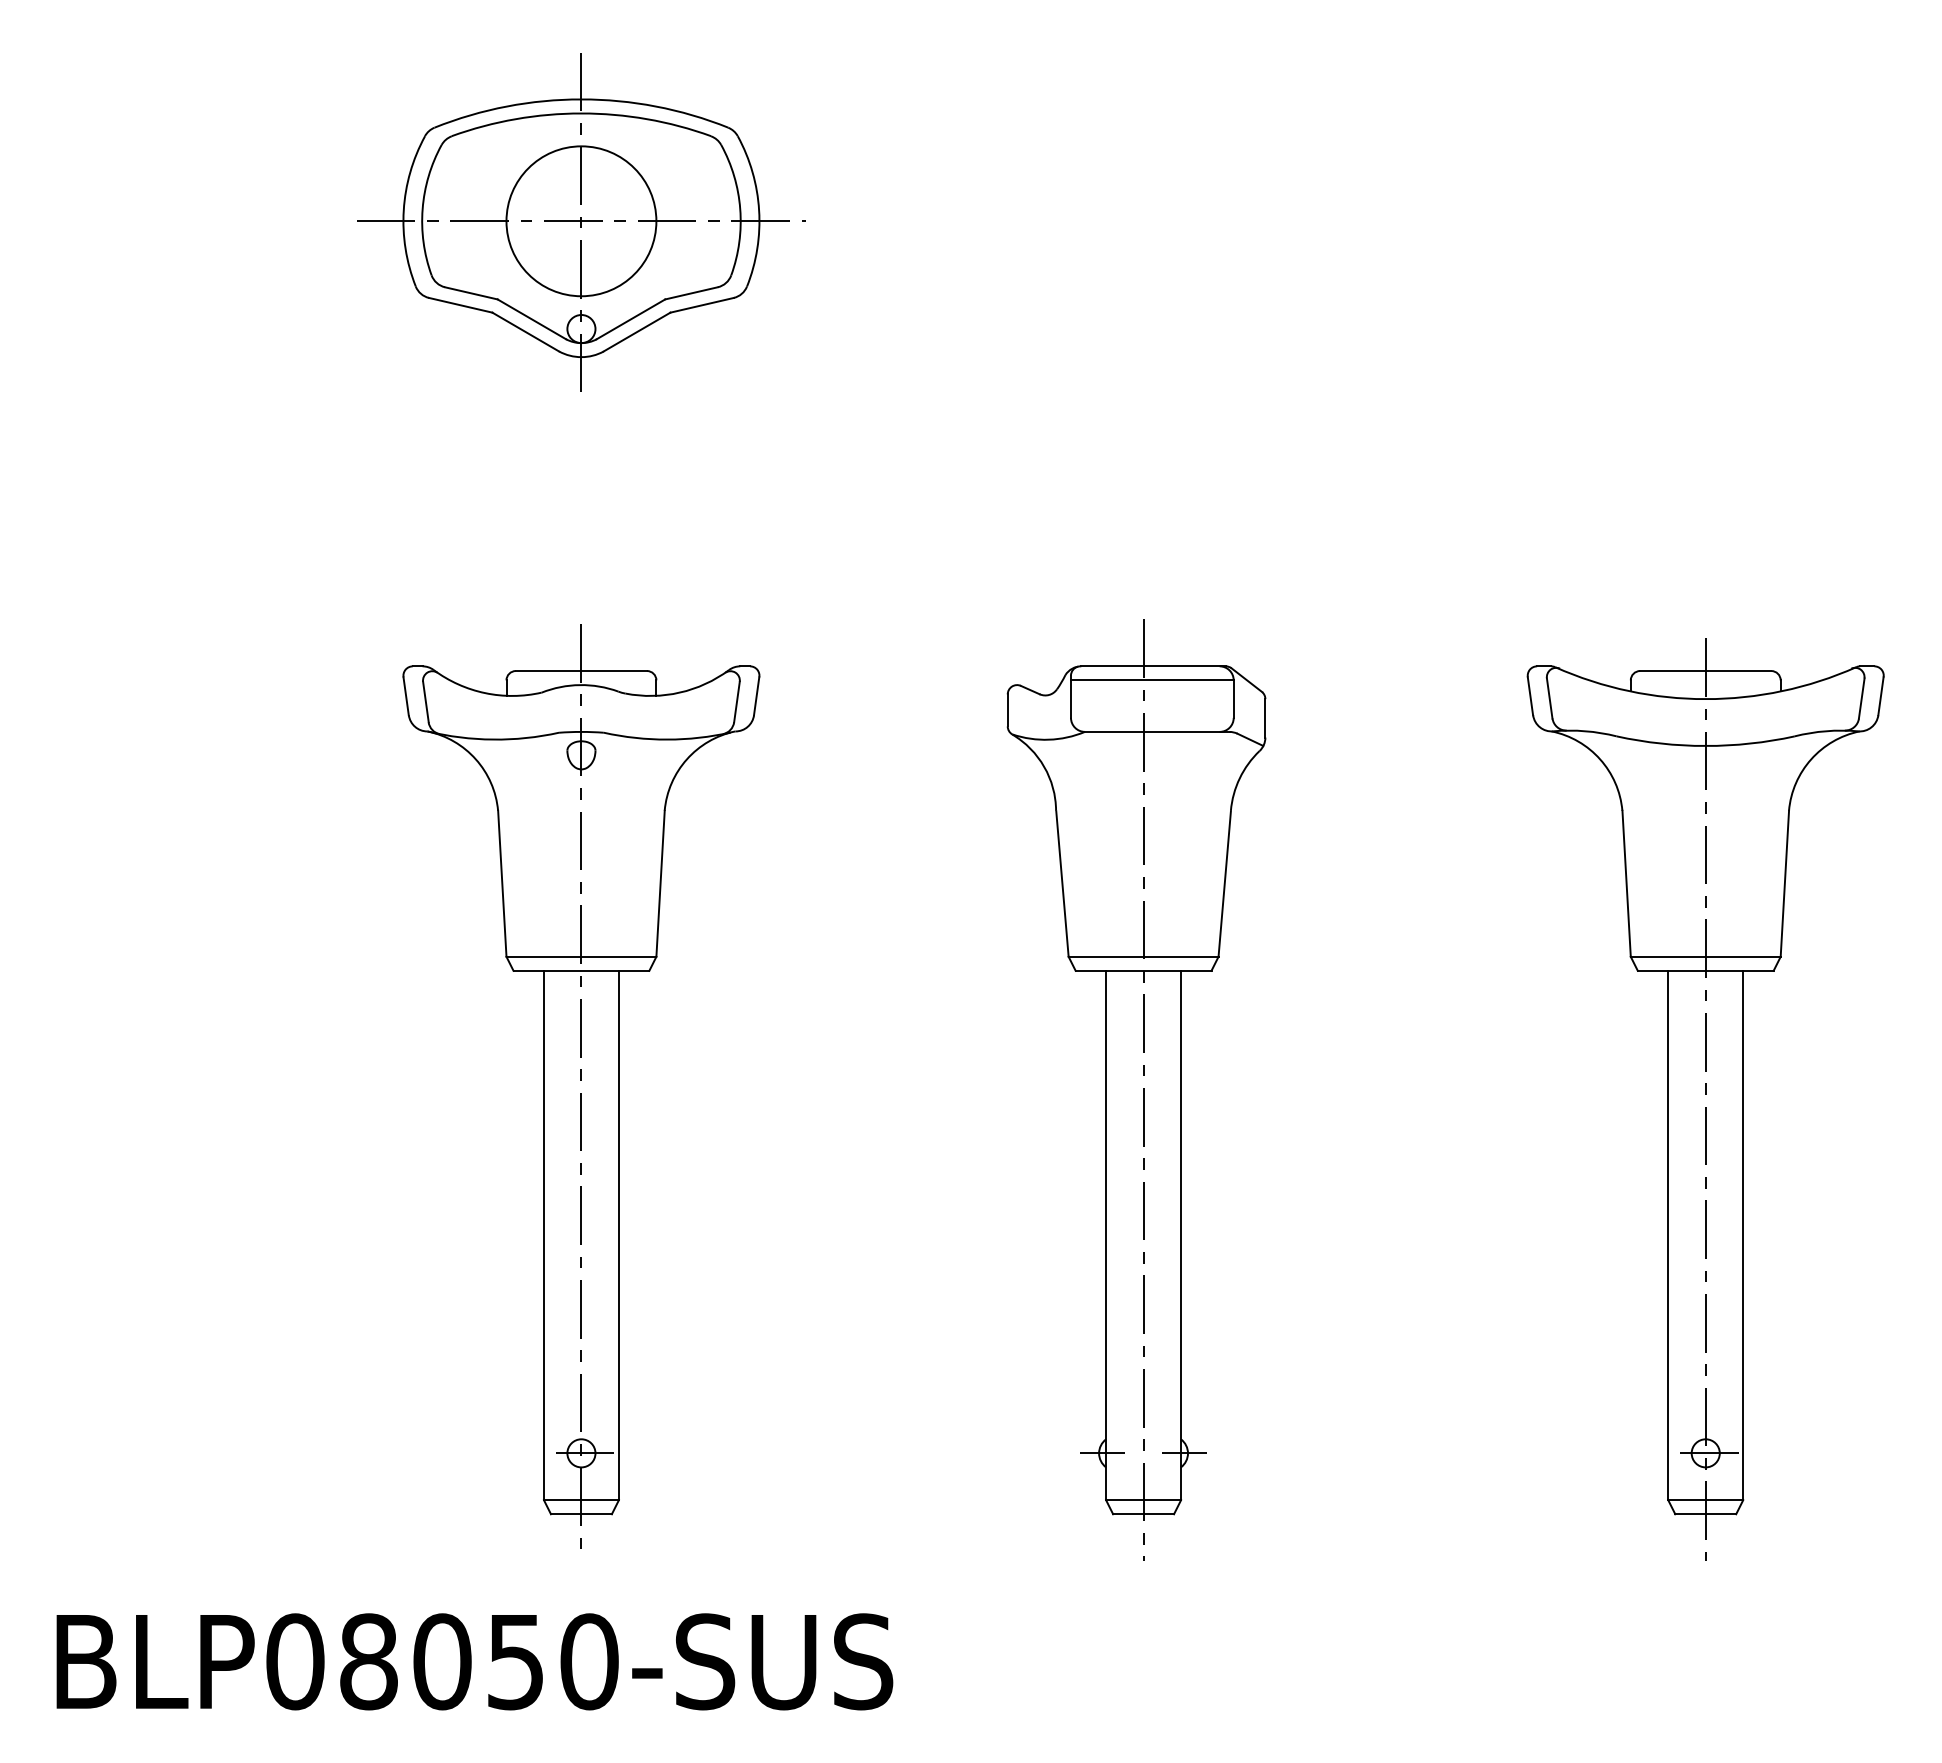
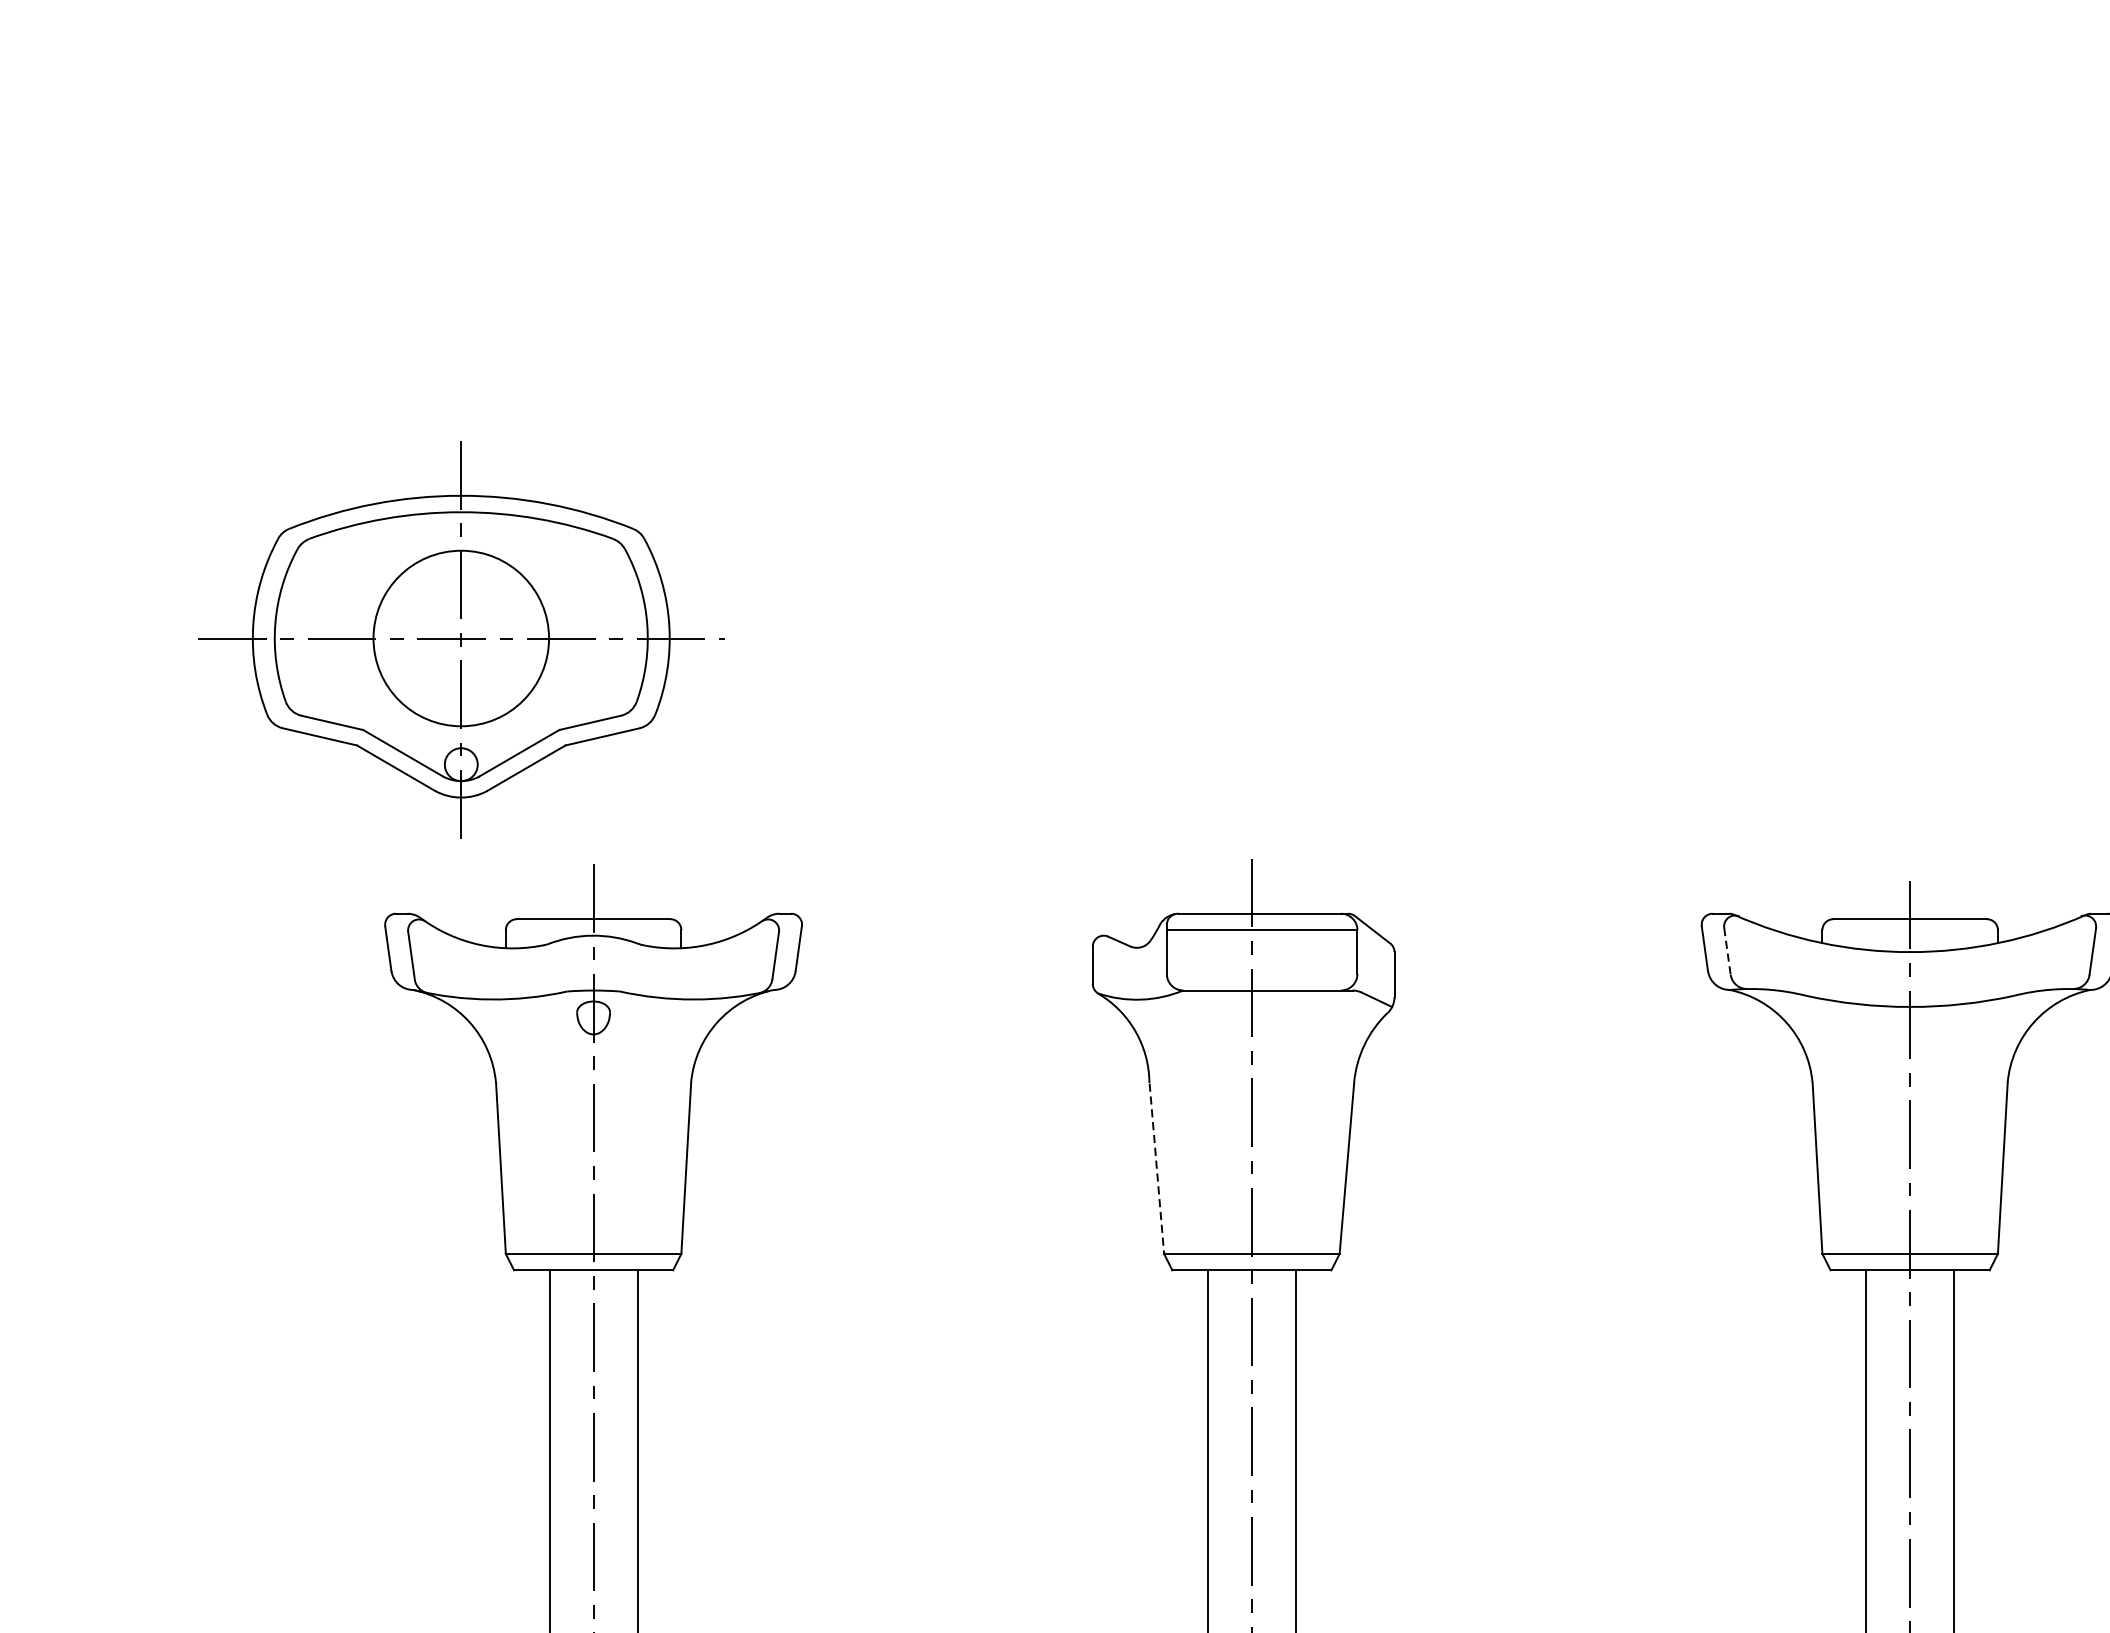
part: (581, 222) -> (461, 639), moved
line: (1549, 699) -> (1727, 952), solid -> dashed
line: (1062, 884) -> (1156, 1169), solid -> dashed

